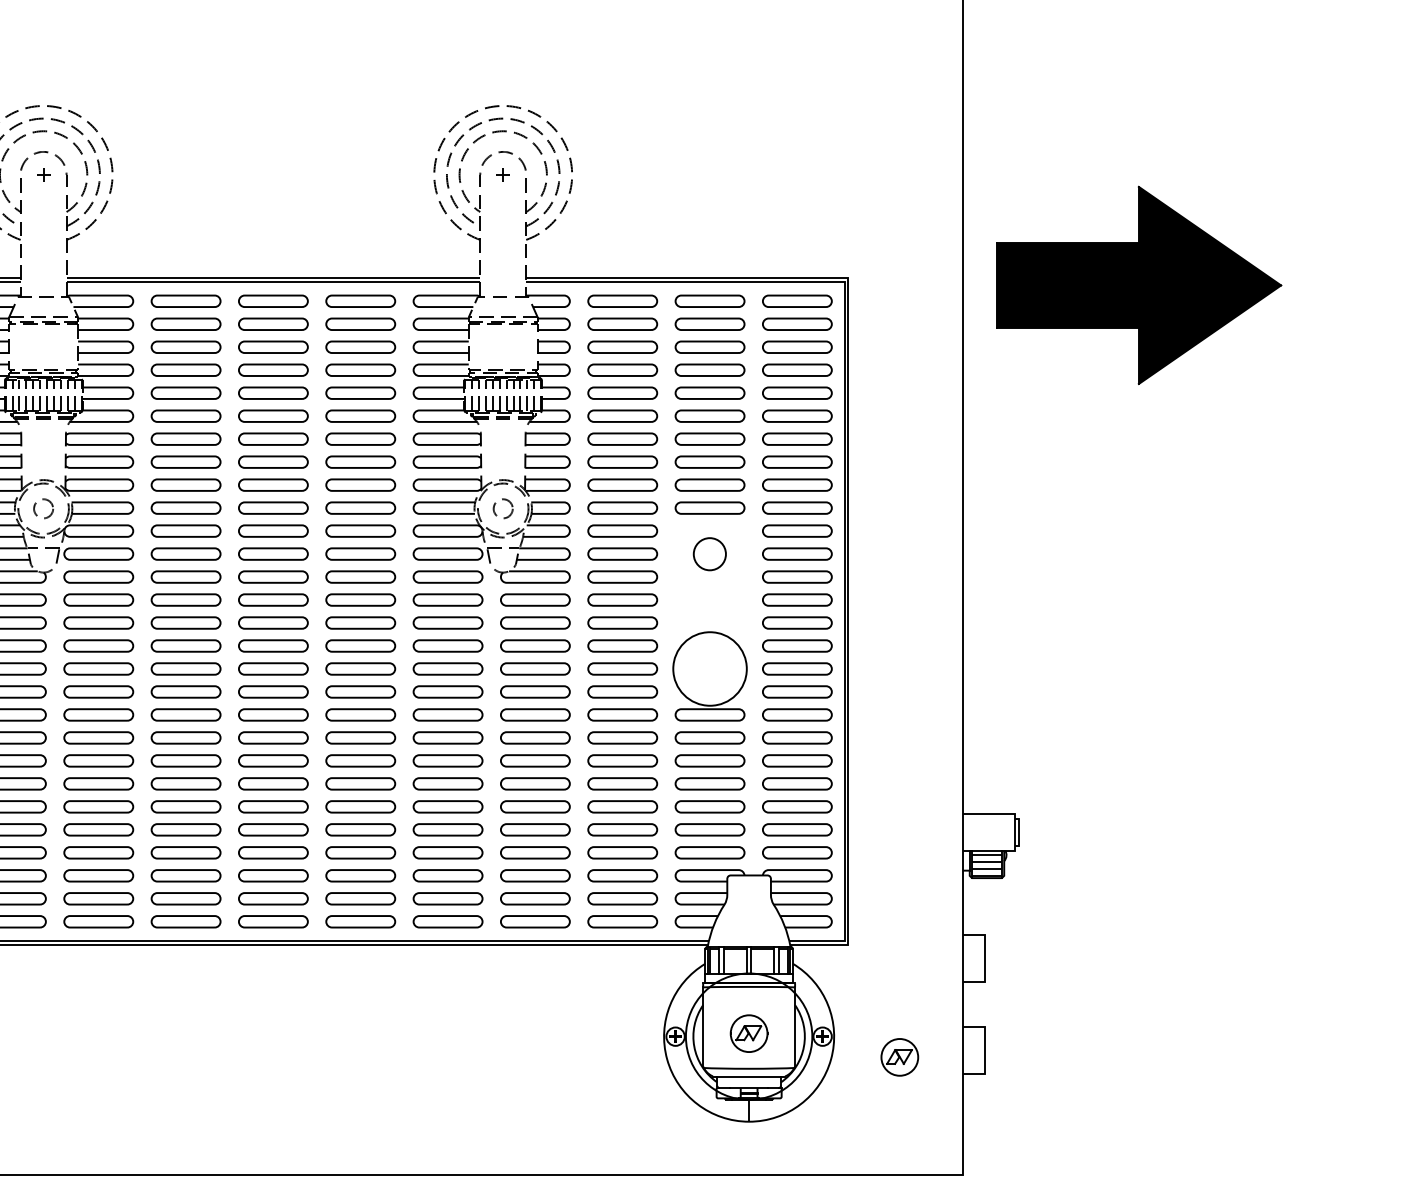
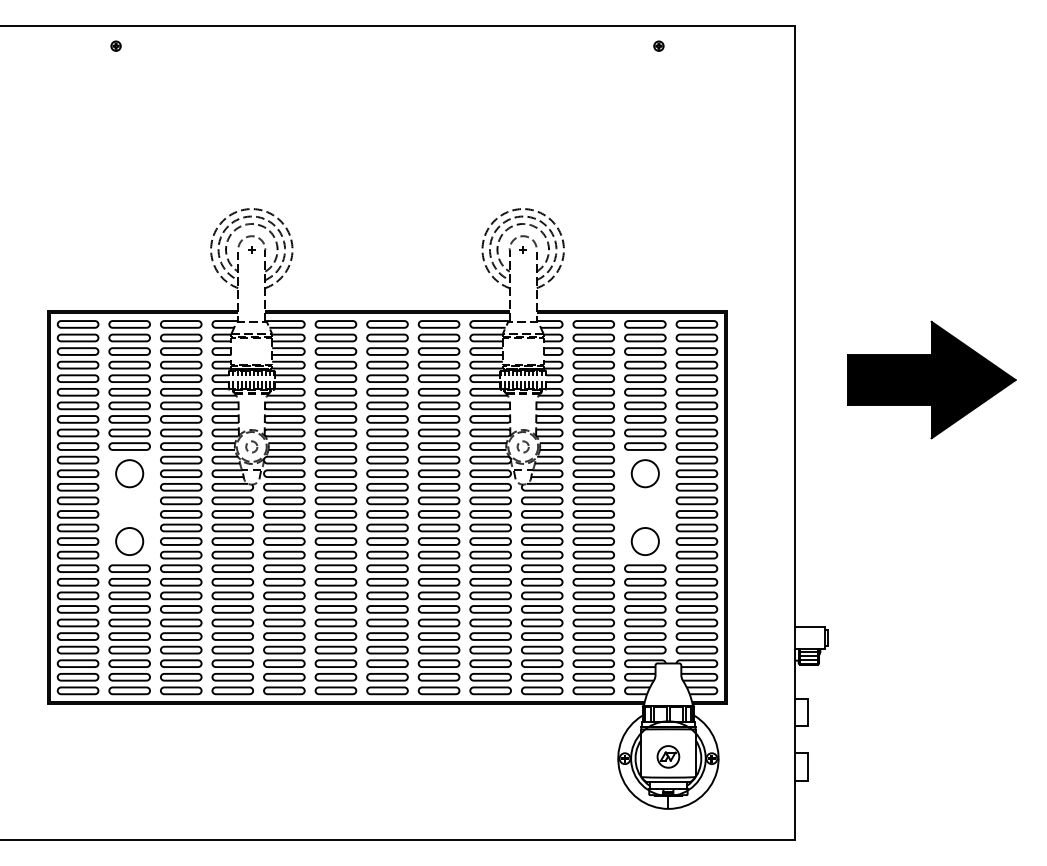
part: (1138, 284) -> (931, 379), moved
circle: (708, 553) -> (644, 473), size x1.43
circle: (708, 668) -> (644, 541), size x0.62
part: (899, 1056) -> (757, 770), removed

